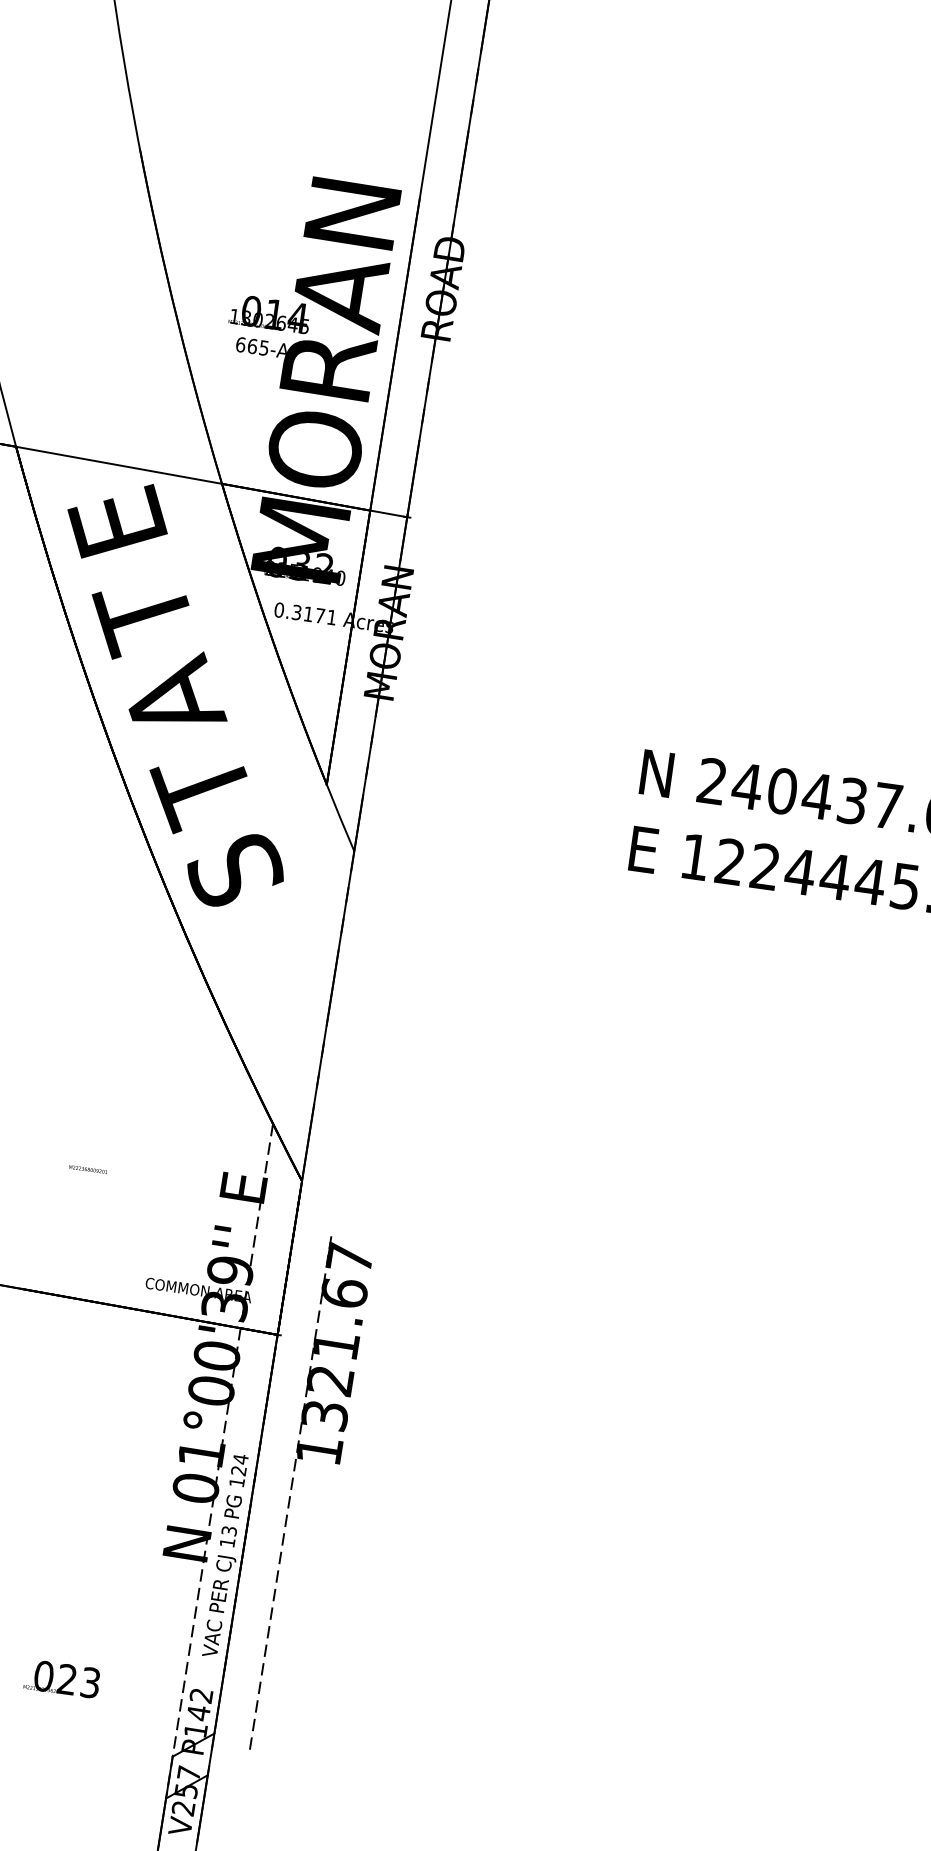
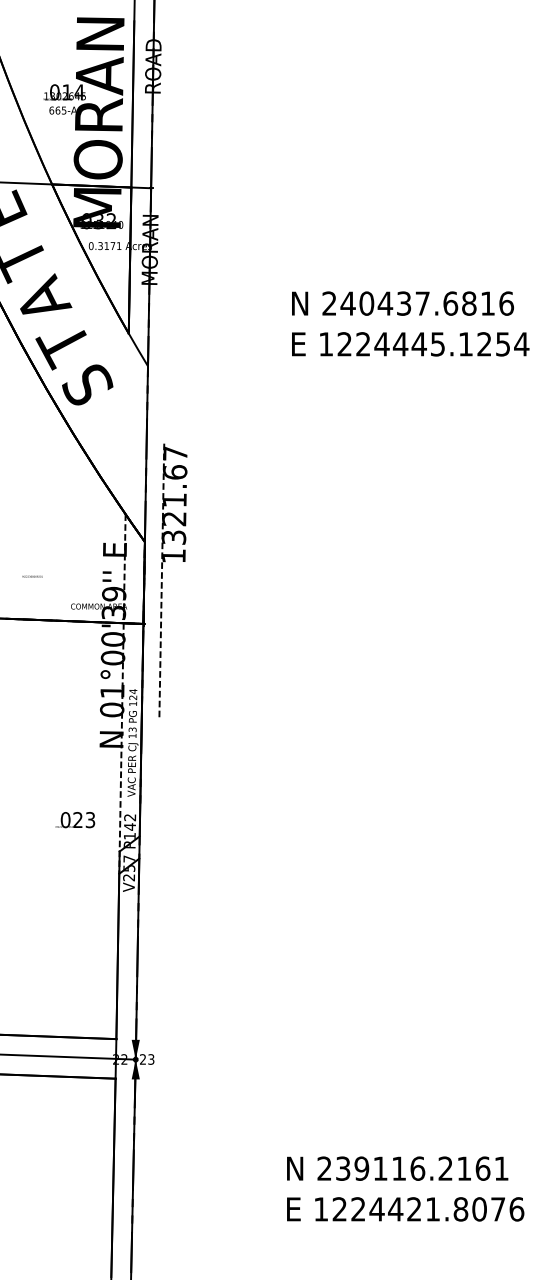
text: (88, 1169) -> (32, 576), moved
part: (292, 1489) -> (162, 578), moved
text: (62, 1679) -> (75, 820), moved

